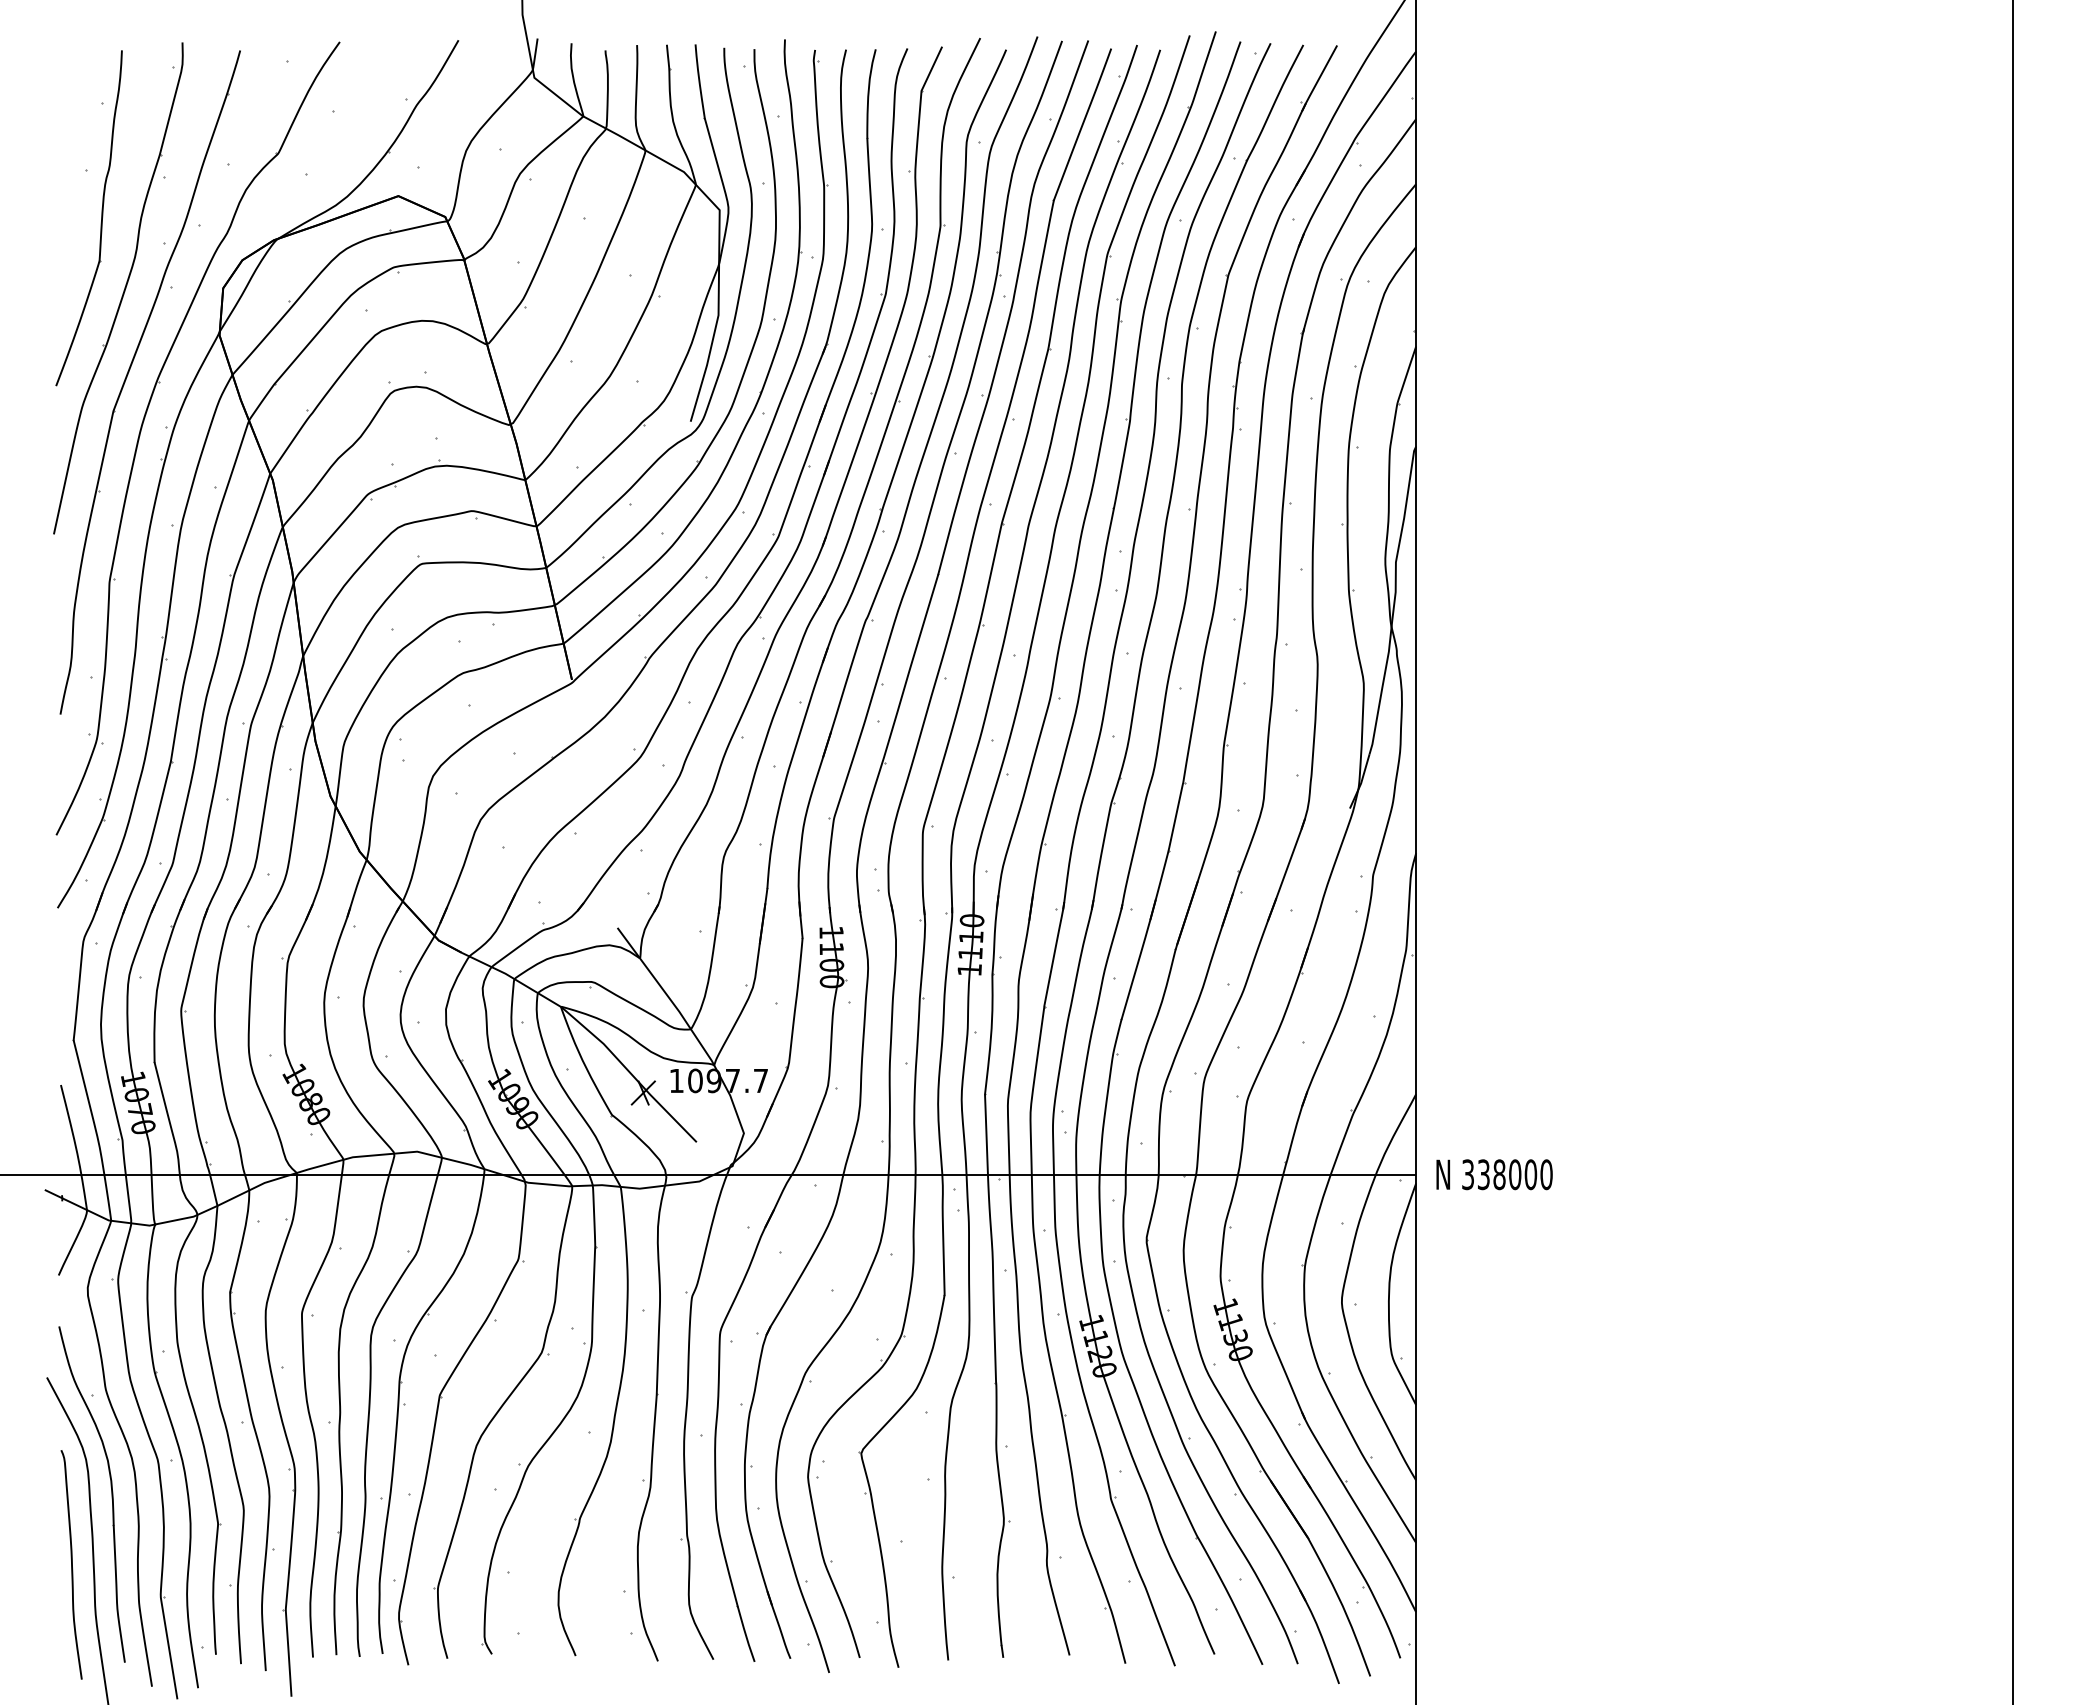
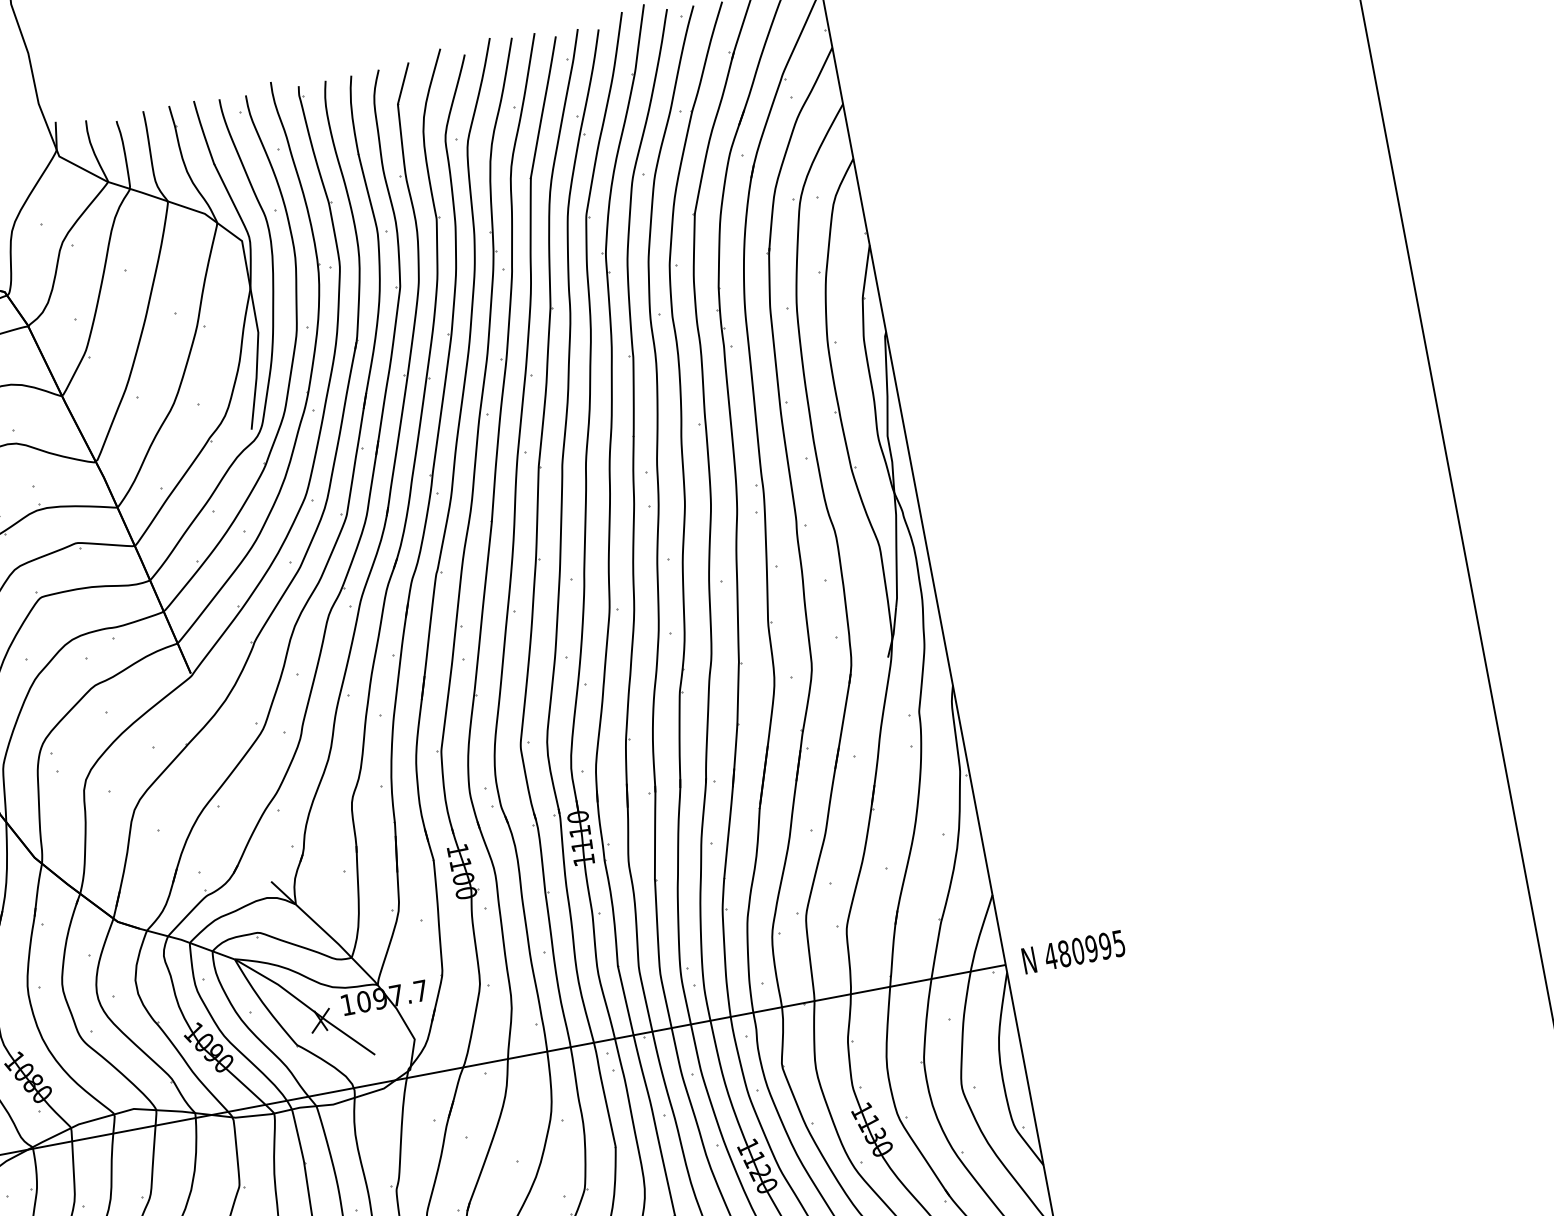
text: (1506, 1174) -> (1084, 949), 338000 -> 480995

